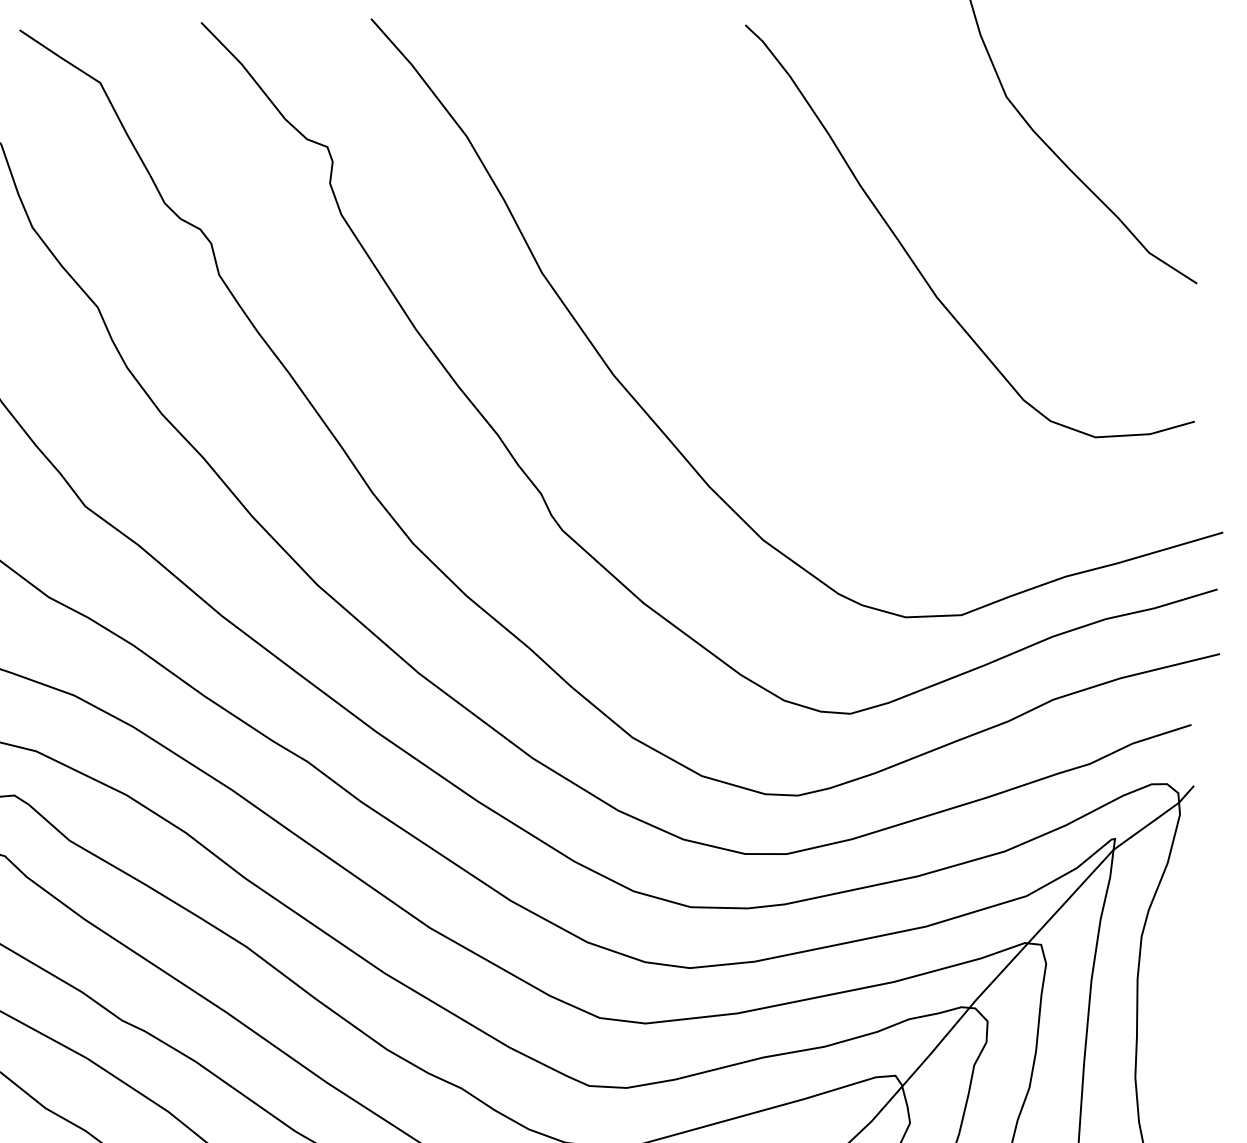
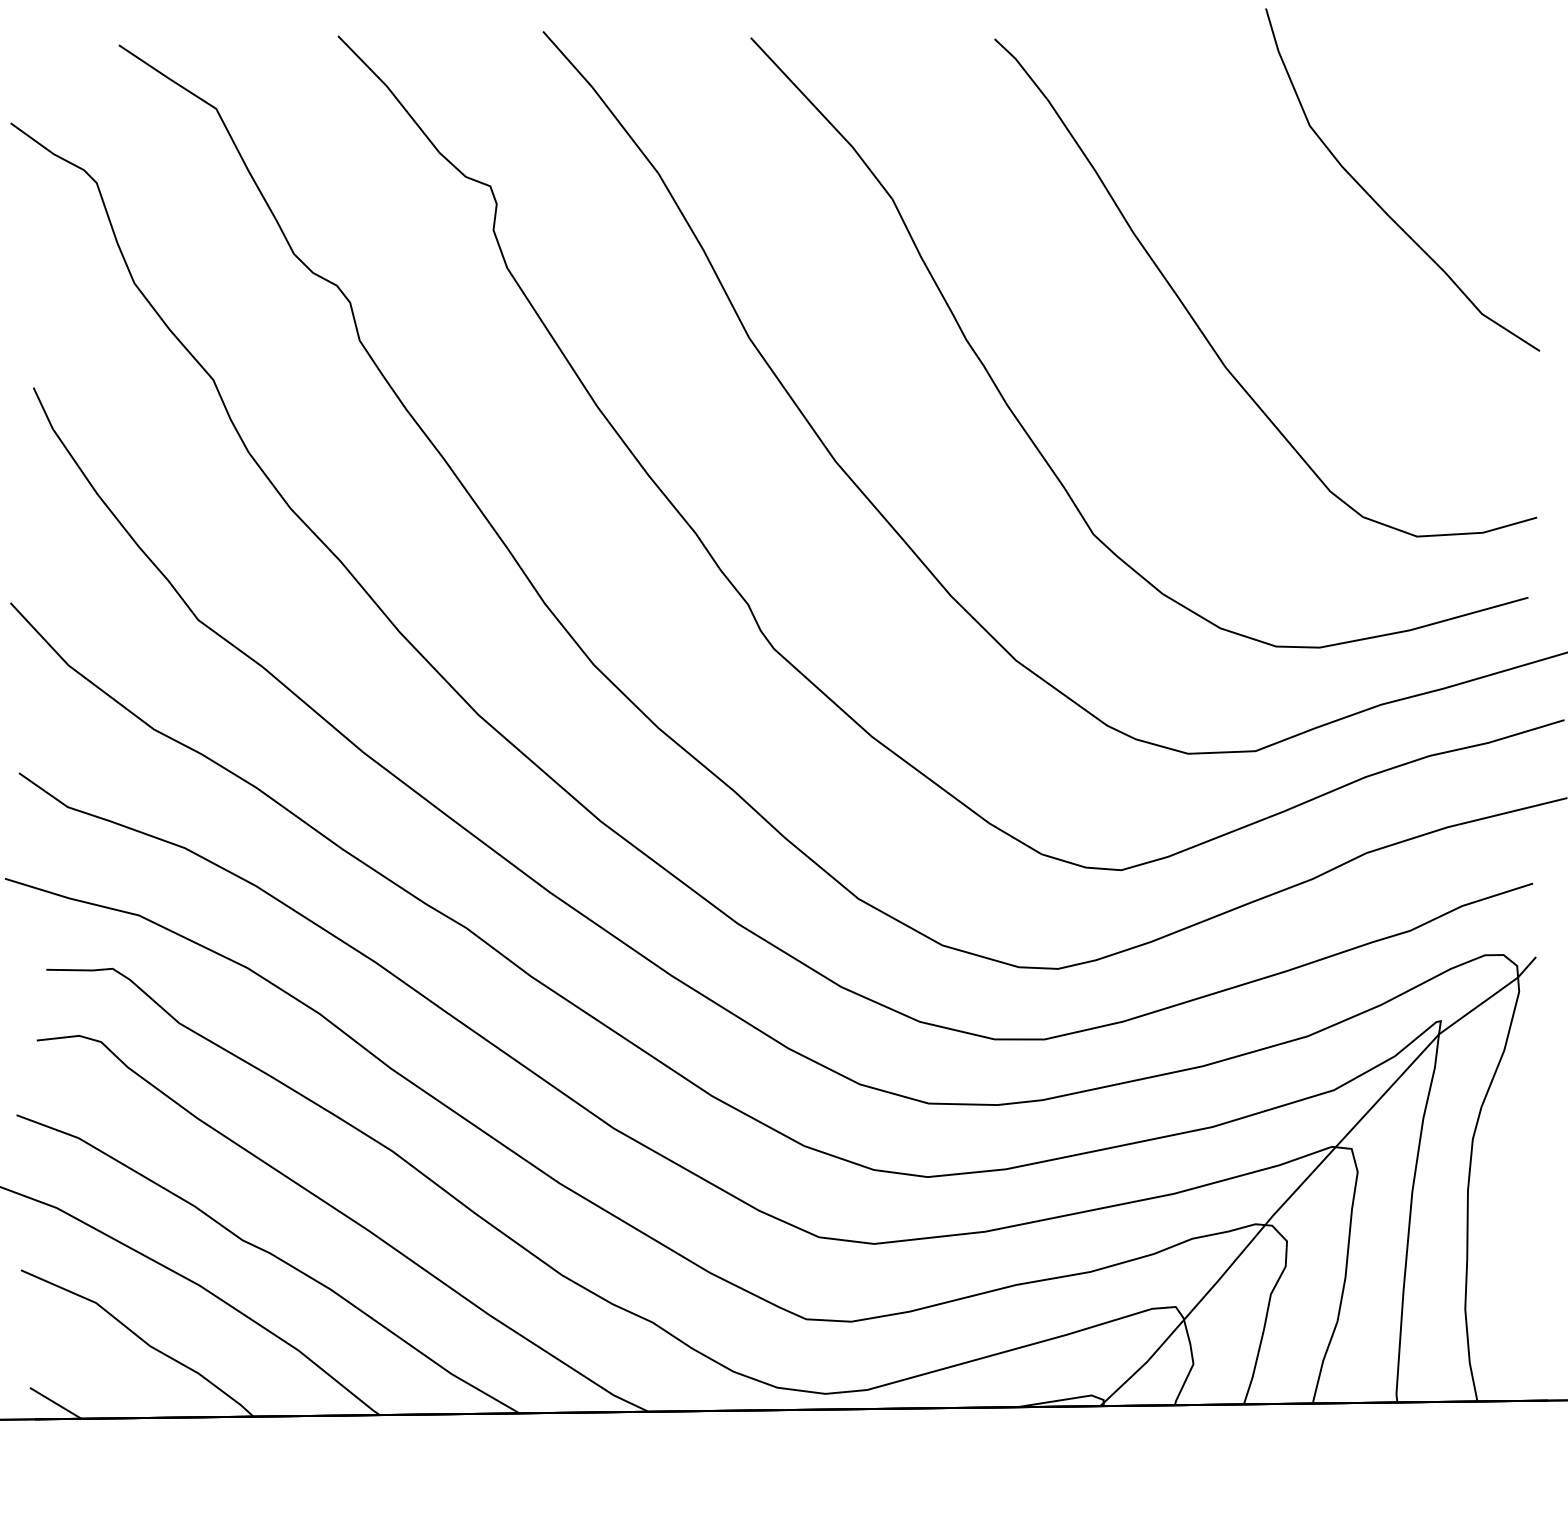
part: (767, 343) -> (1021, 423), added

